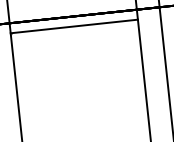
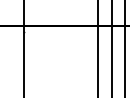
line: (73, 26) -> (60, 31), removed

